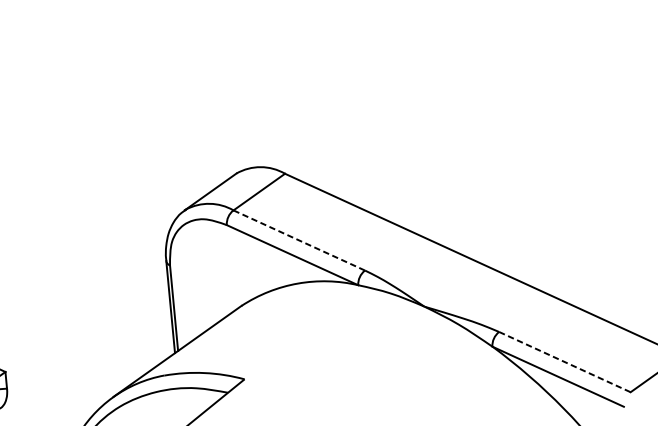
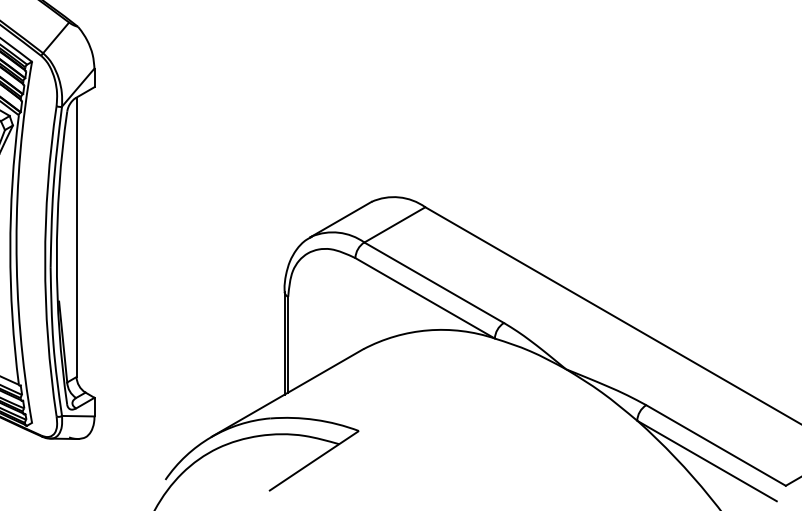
line: (299, 240) -> (434, 282), dashed -> solid
line: (565, 362) -> (716, 445), dashed -> solid

